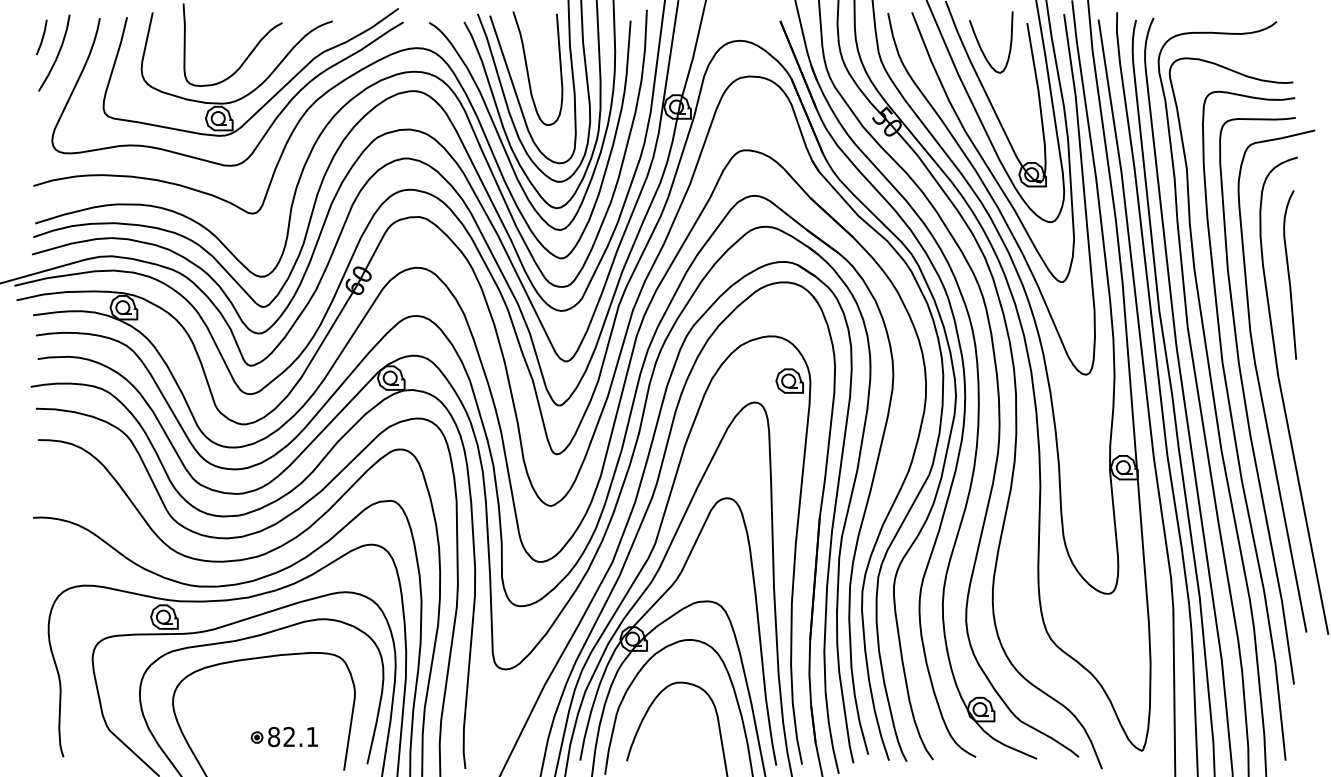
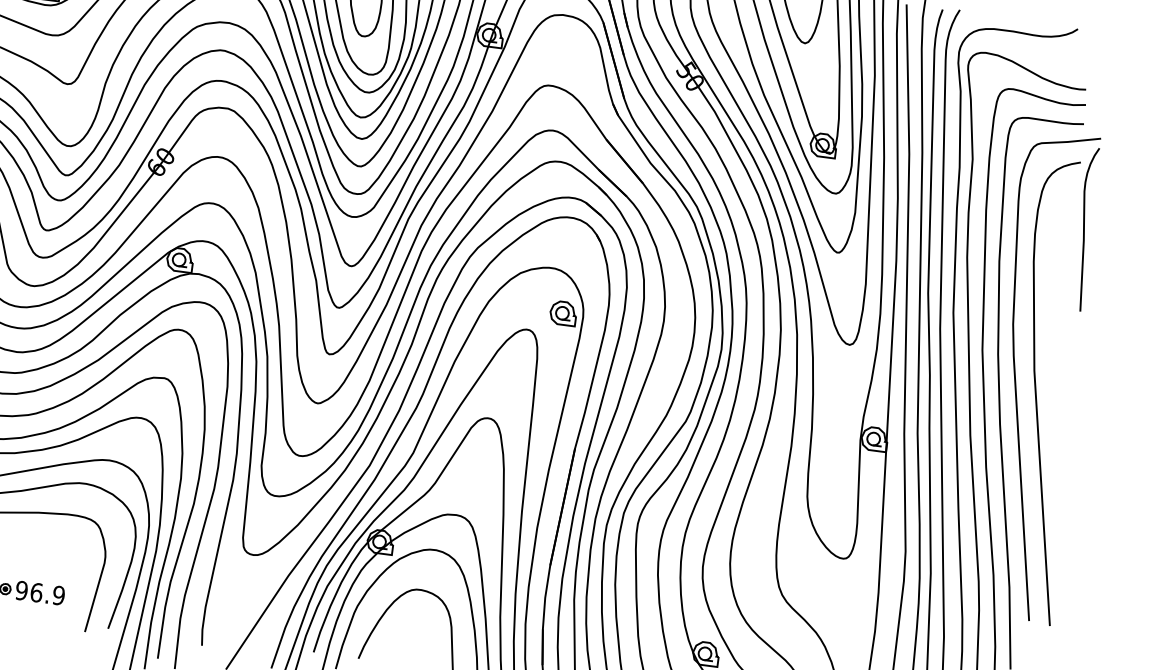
curve: (1289, 274) -> (1084, 228), moved
text: (293, 736) -> (40, 592), 82.1 -> 96.9

